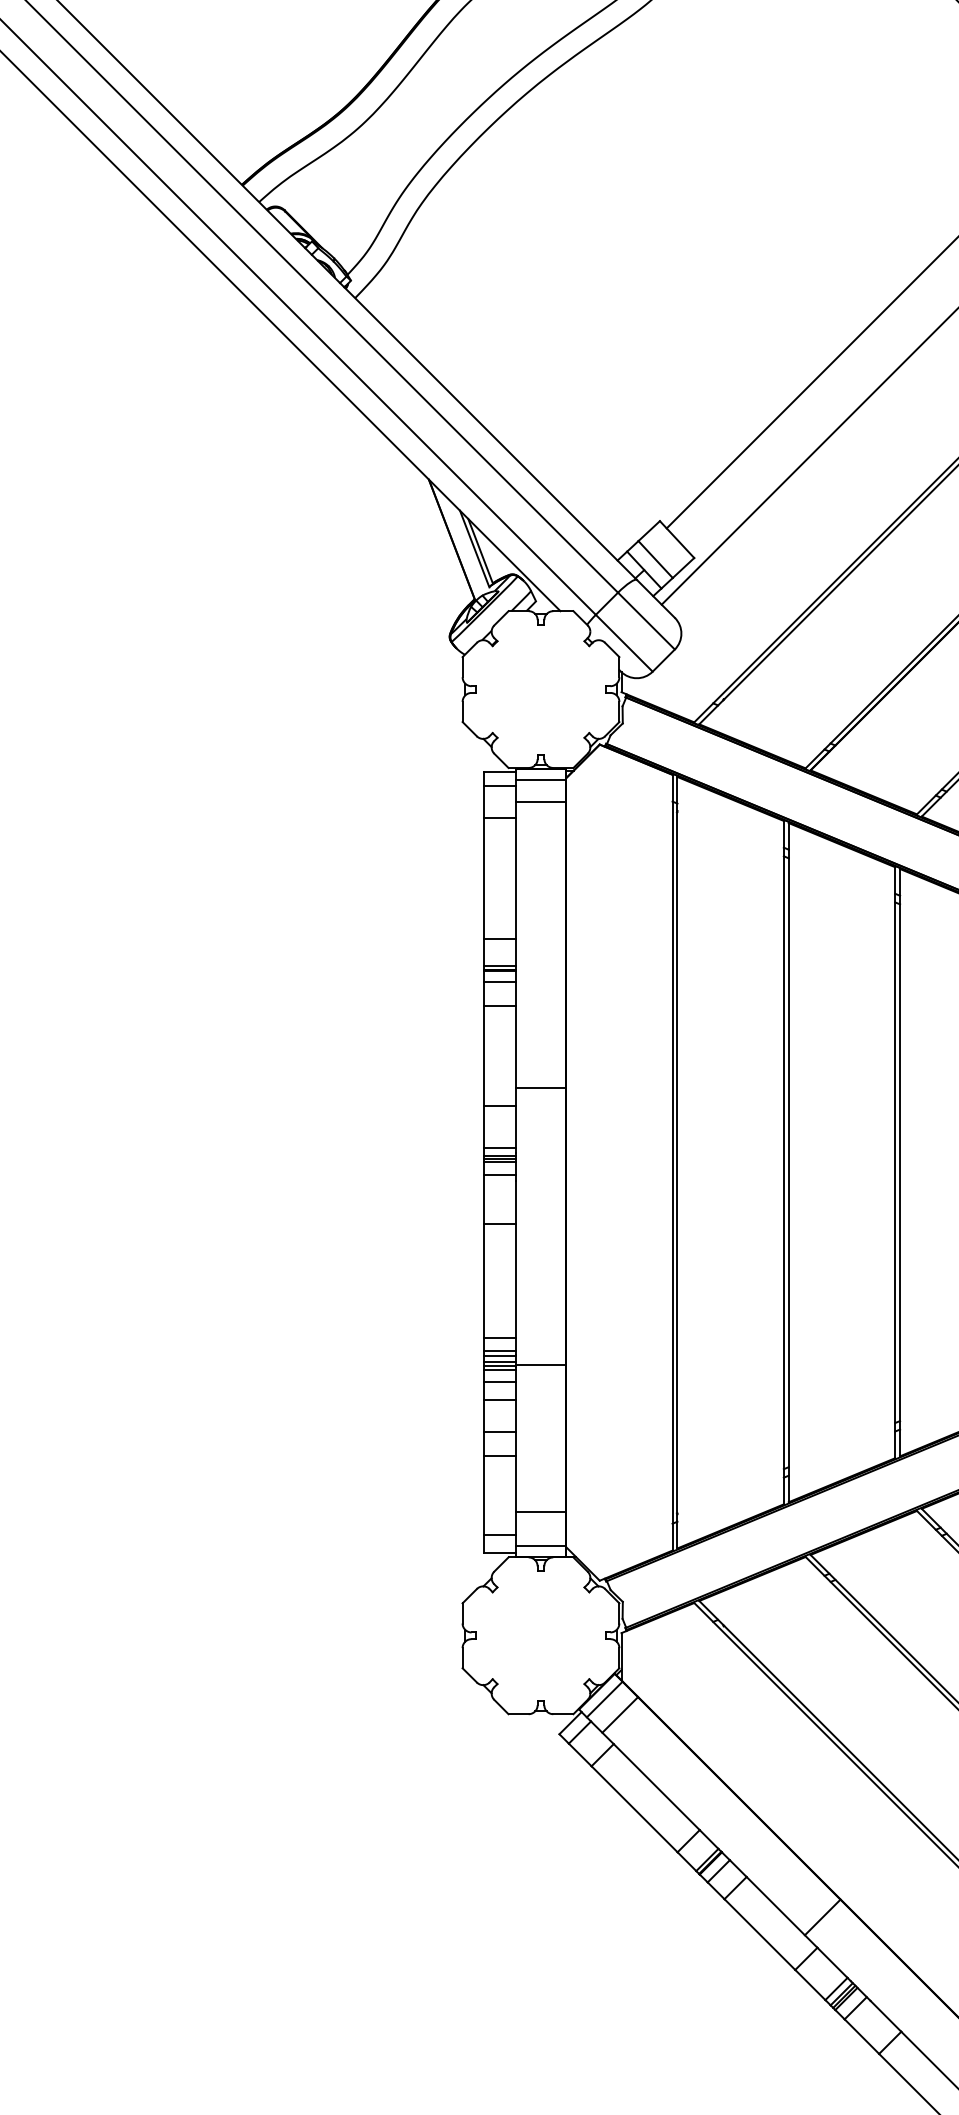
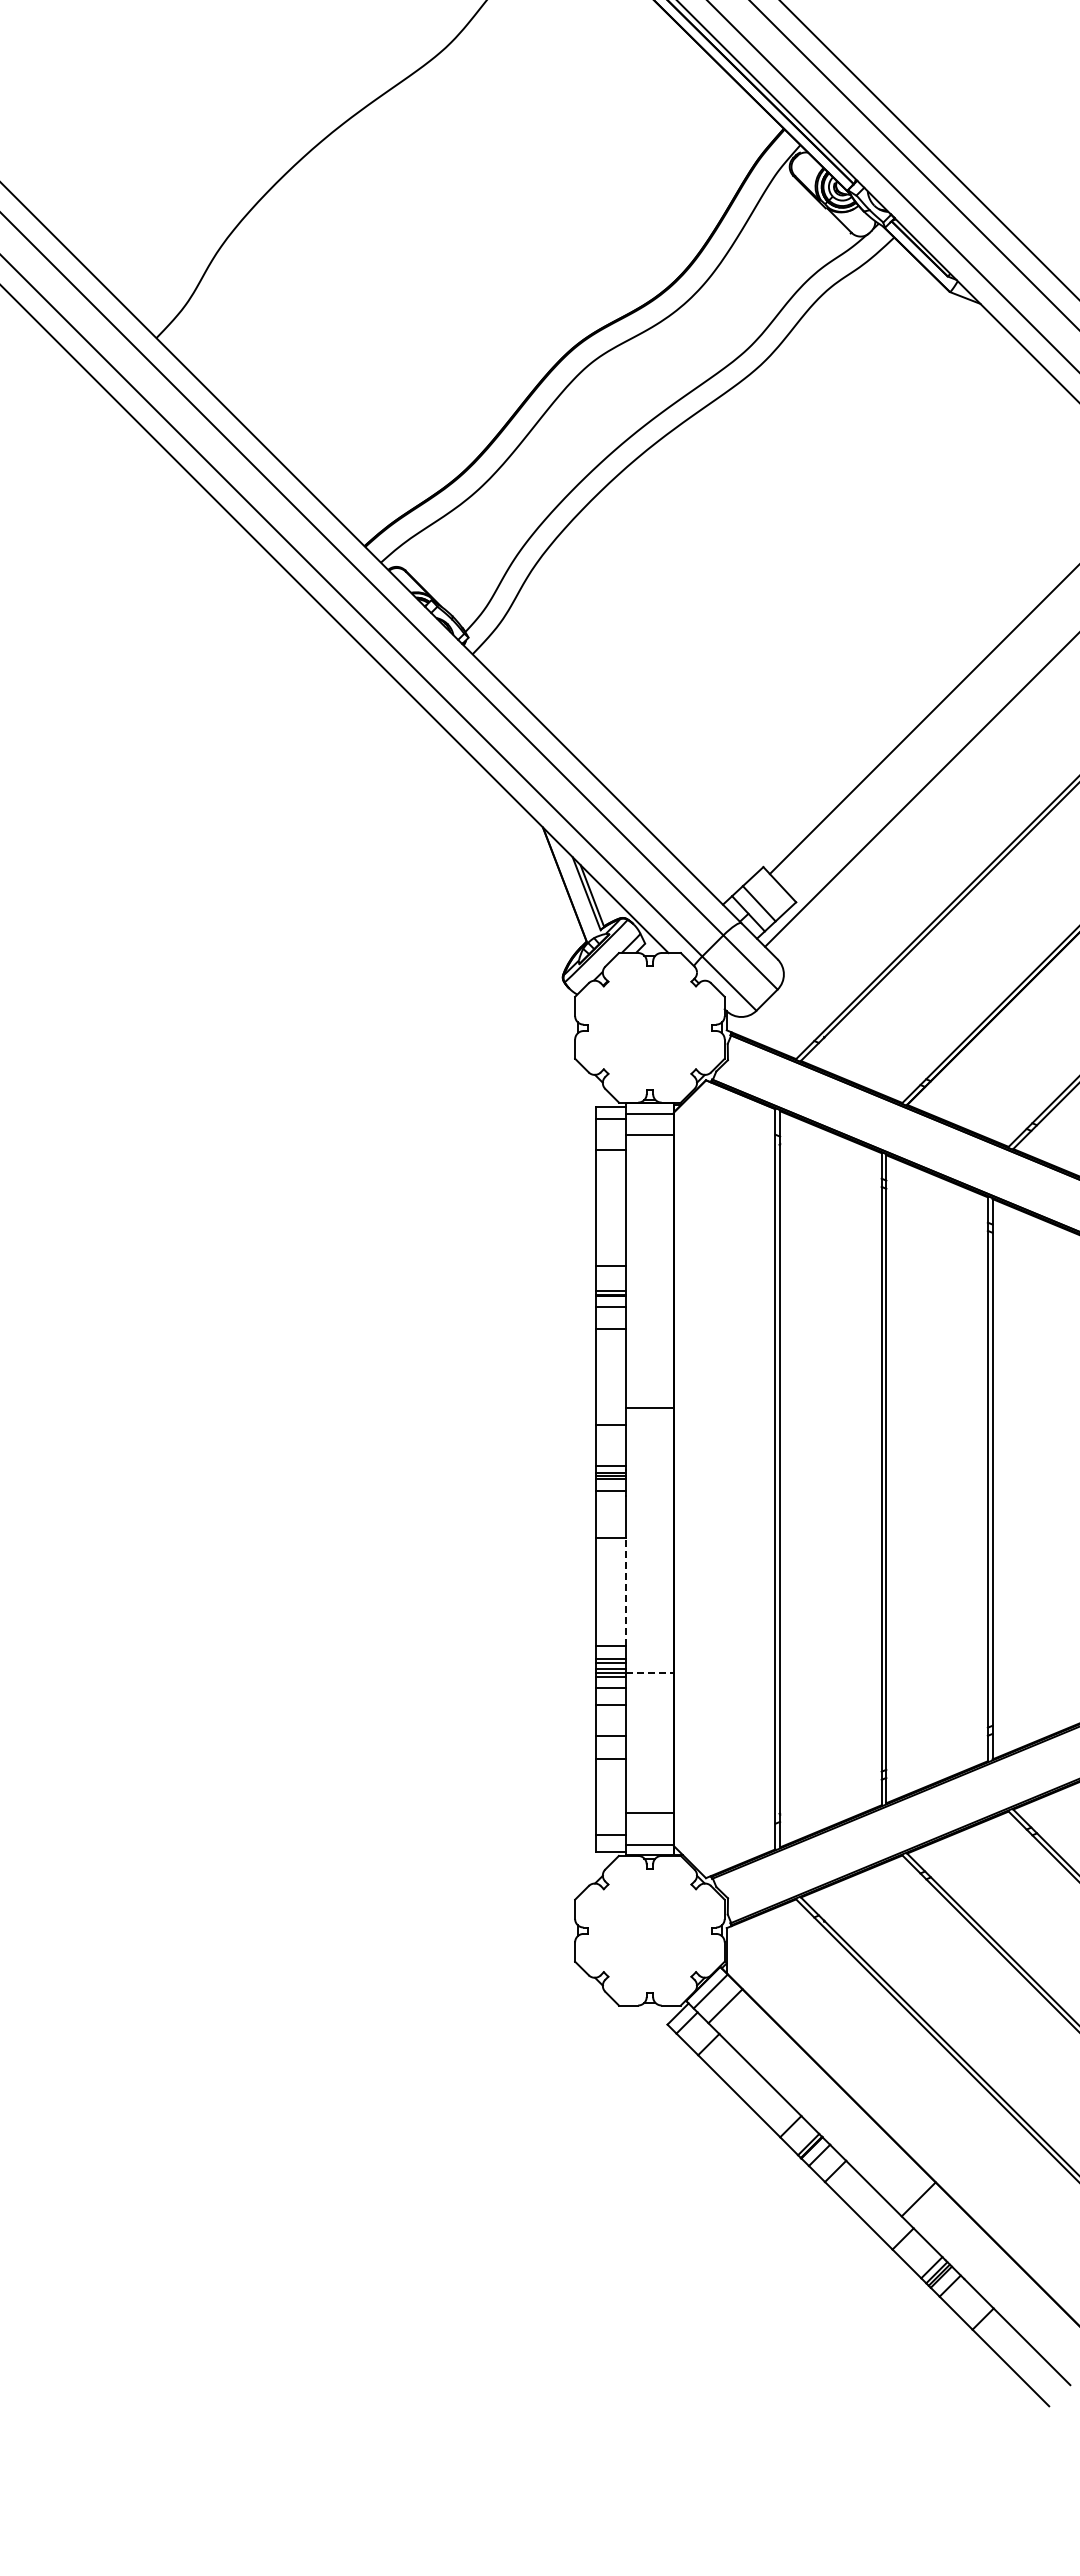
line: (515, 1280) -> (625, 1591), solid -> dashed
line: (541, 1365) -> (650, 1672), solid -> dashed

